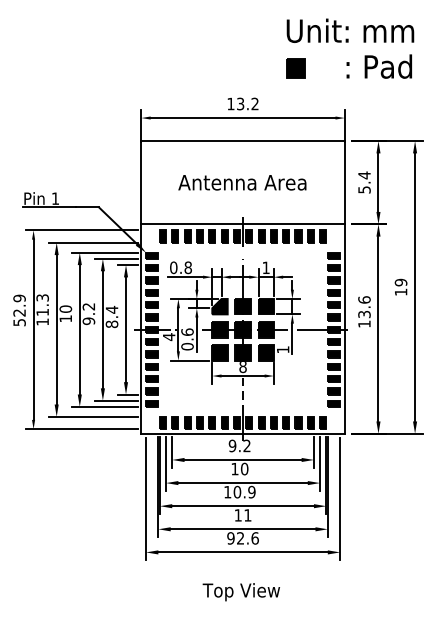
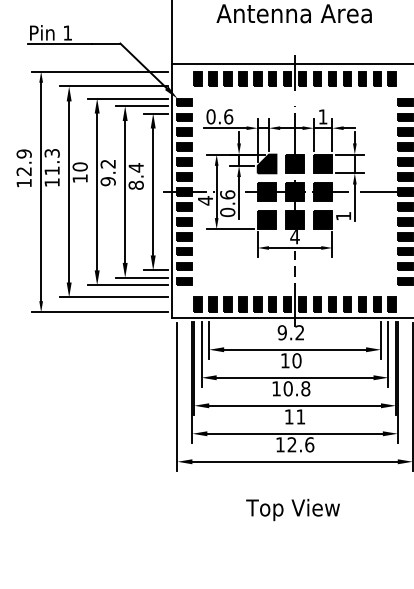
text: (188, 267) -> (228, 116), 0.8 -> 0.6
text: (19, 322) -> (24, 183), 52.9 -> 12.9
text: (242, 367) -> (294, 237), 8 -> 4
text: (251, 492) -> (305, 389), 10.9 -> 10.8
text: (230, 538) -> (279, 444), 92.6 -> 12.6

